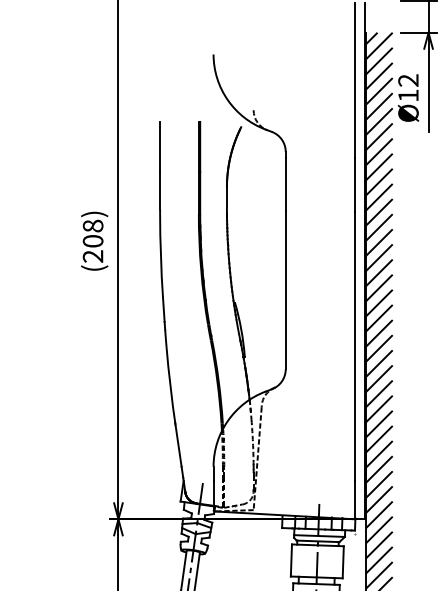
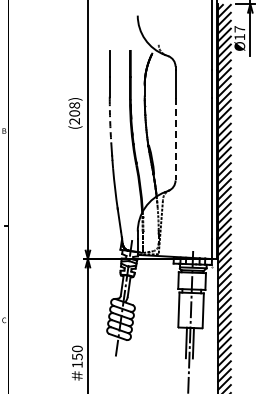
text: (407, 80) -> (239, 29), Ø12 -> Ø17
arc: (161, 256) -> (110, 121), solid -> dashed
line: (285, 291) -> (175, 139), solid -> dashed

